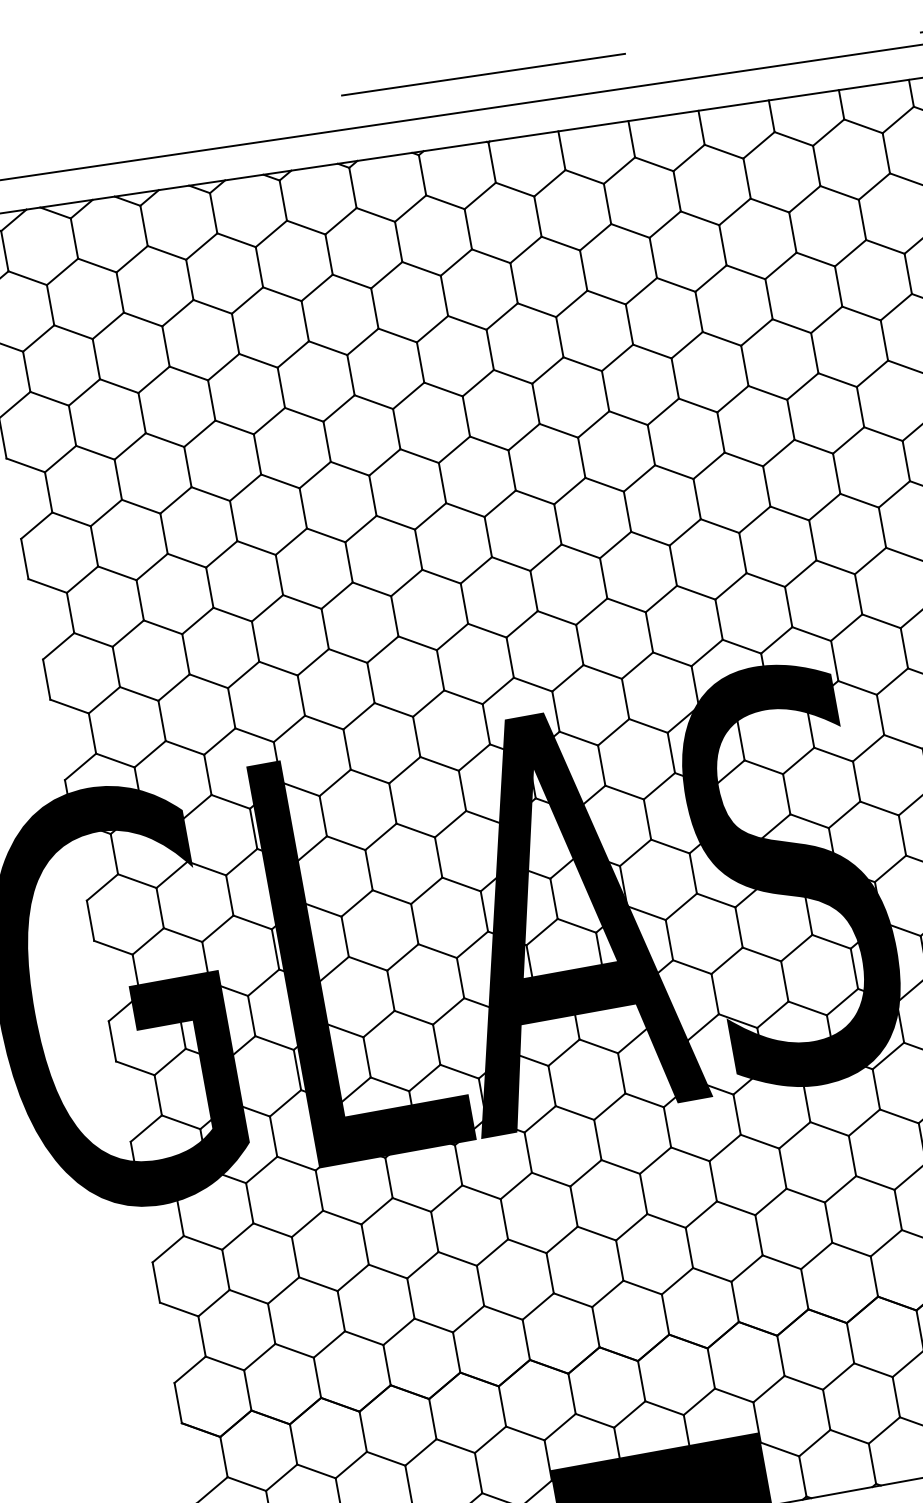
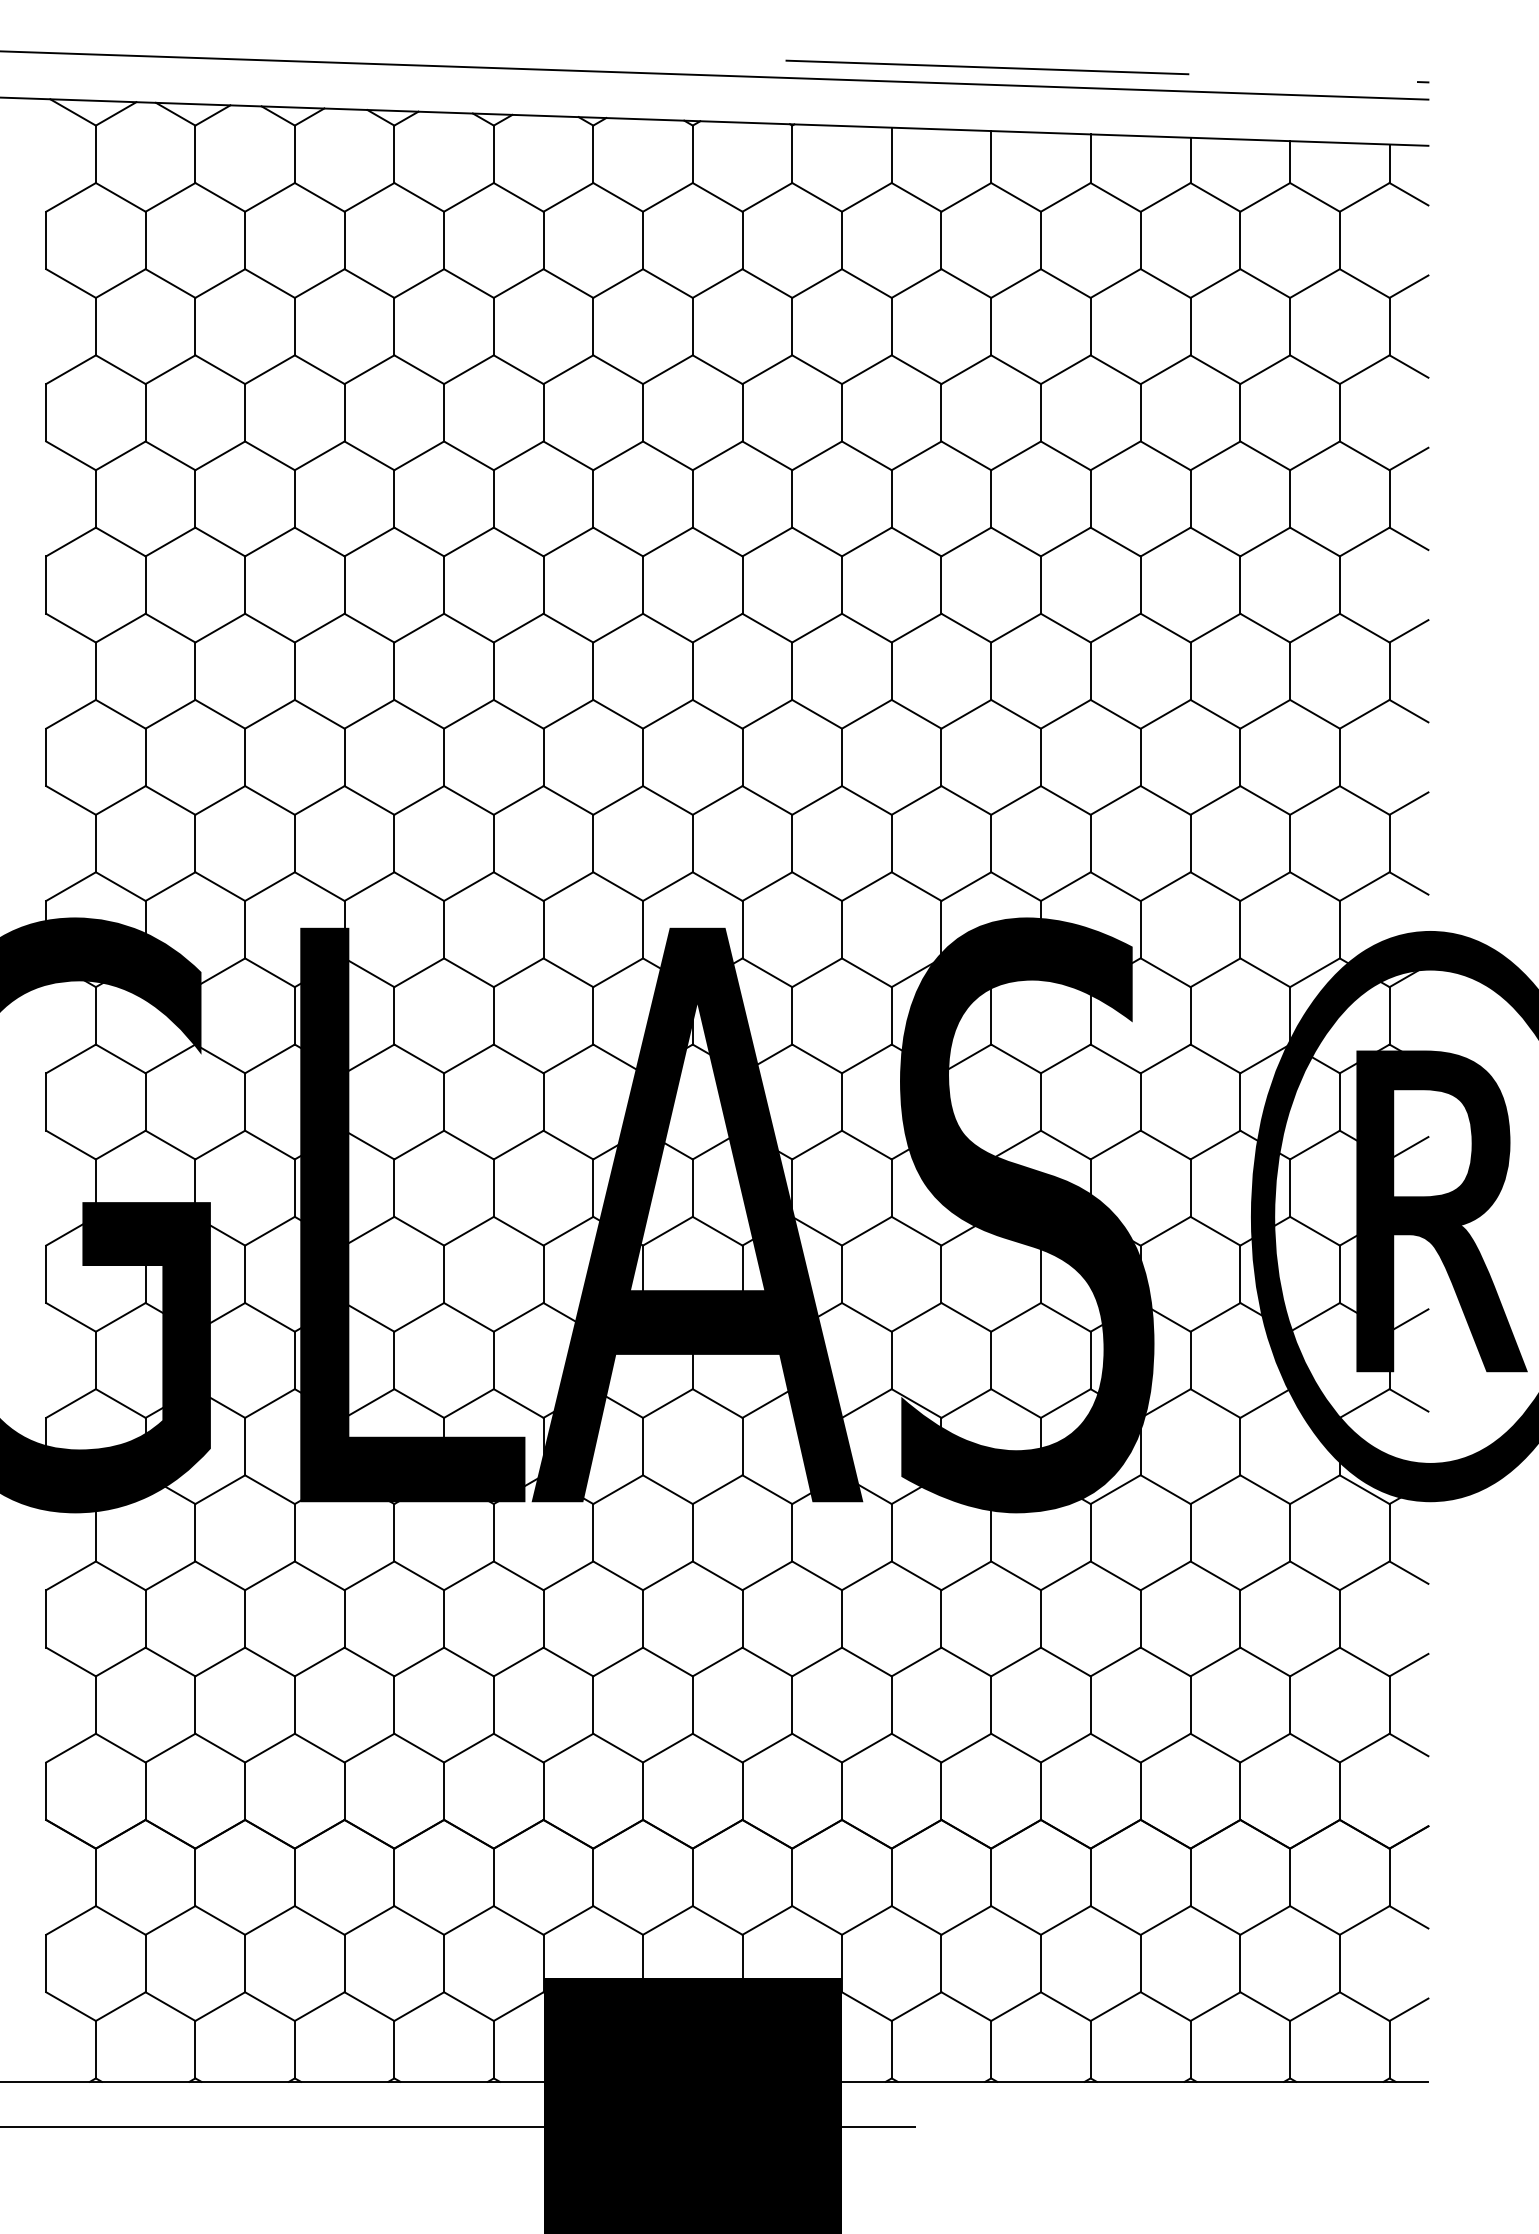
line: (483, 74) -> (987, 67), moved

